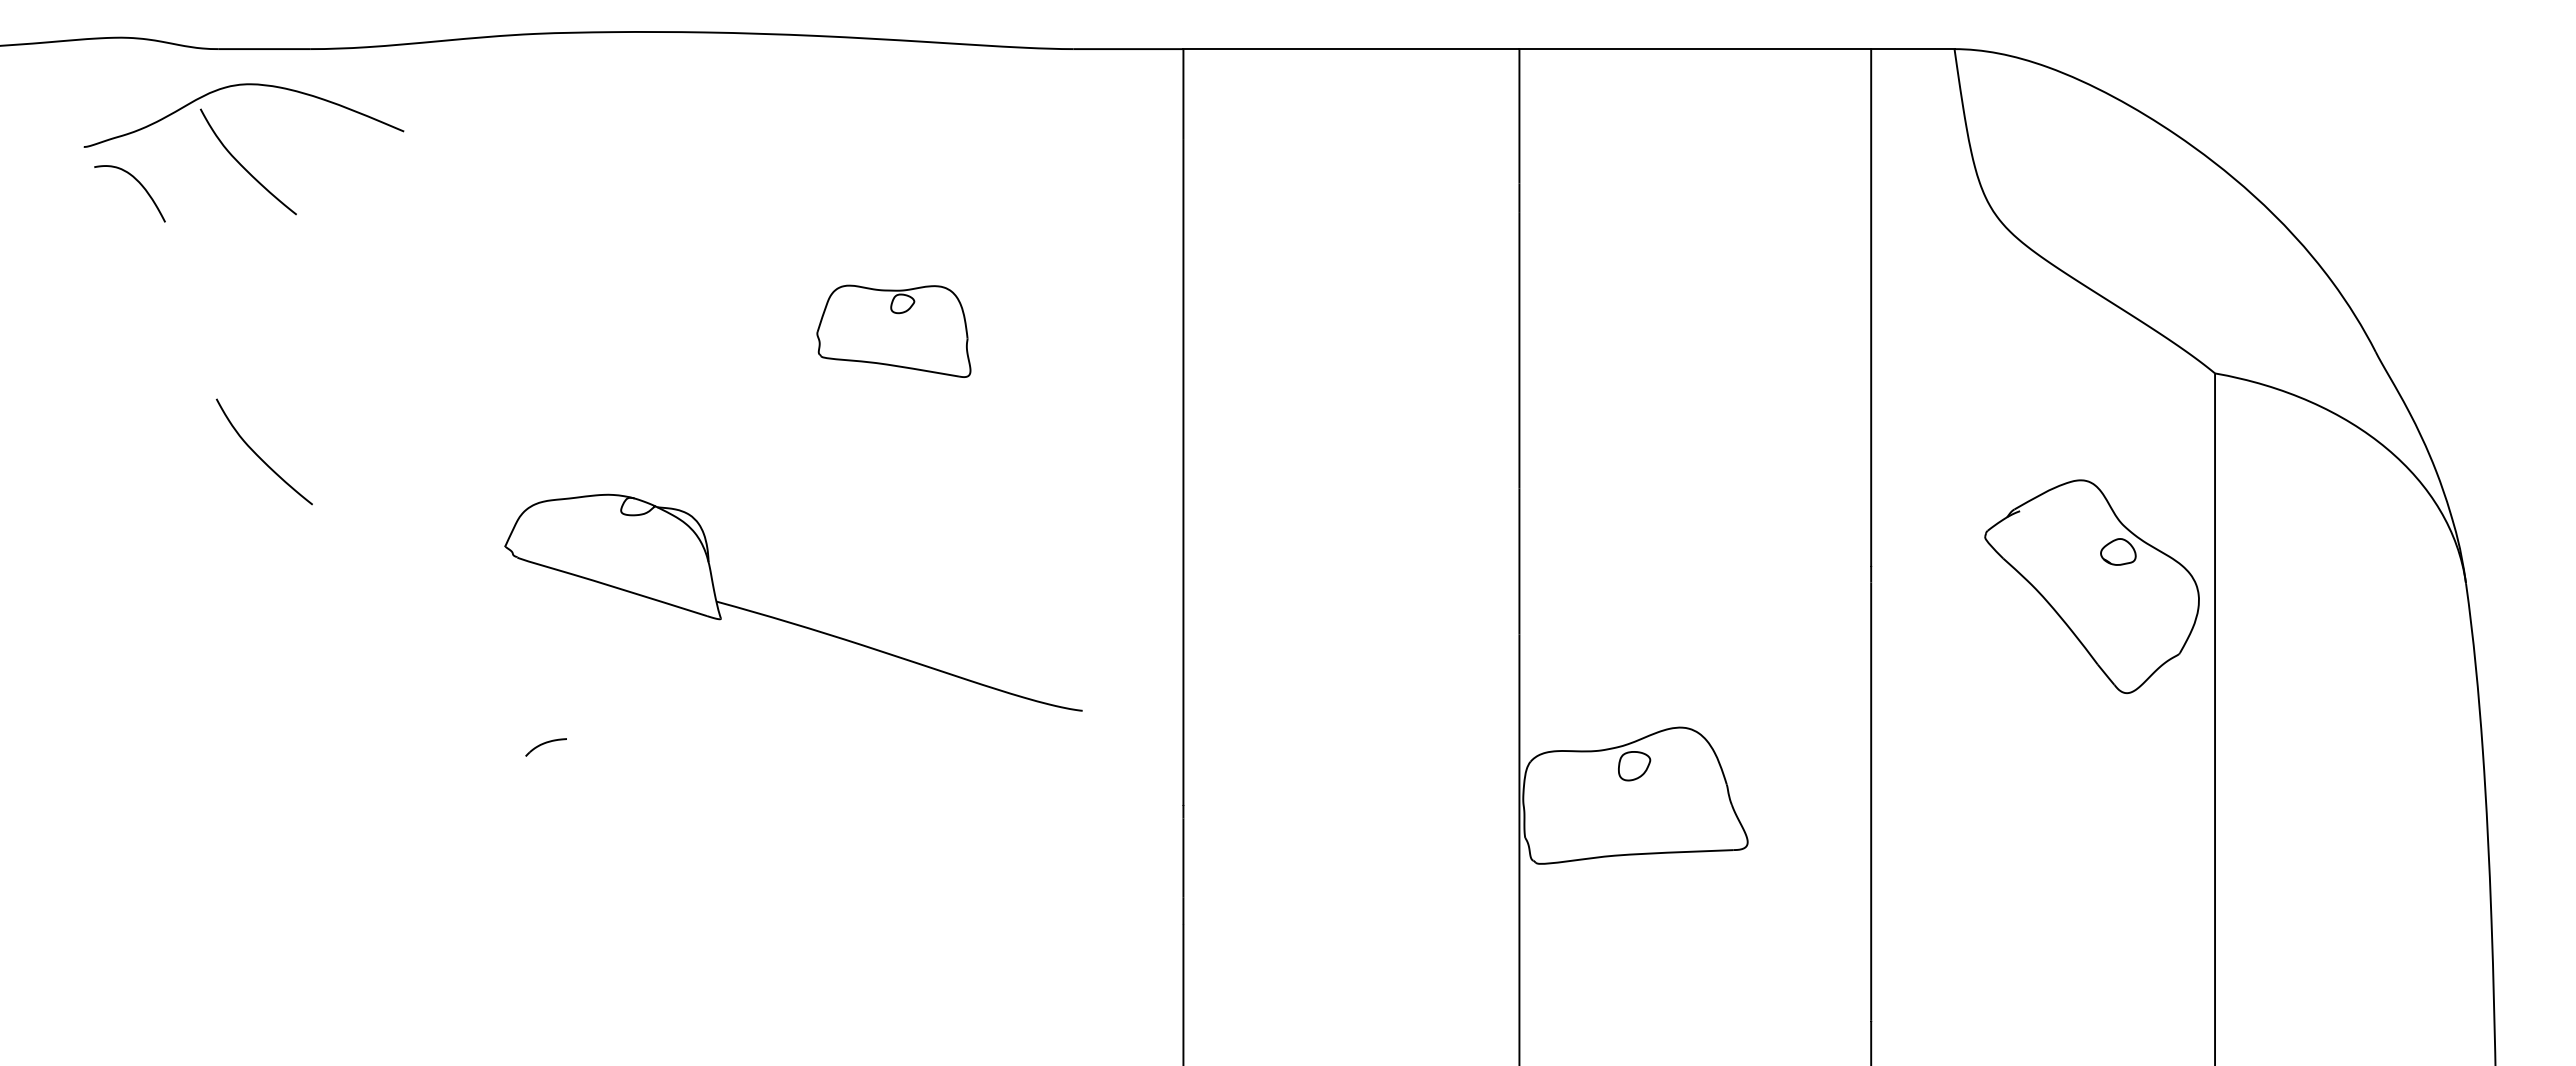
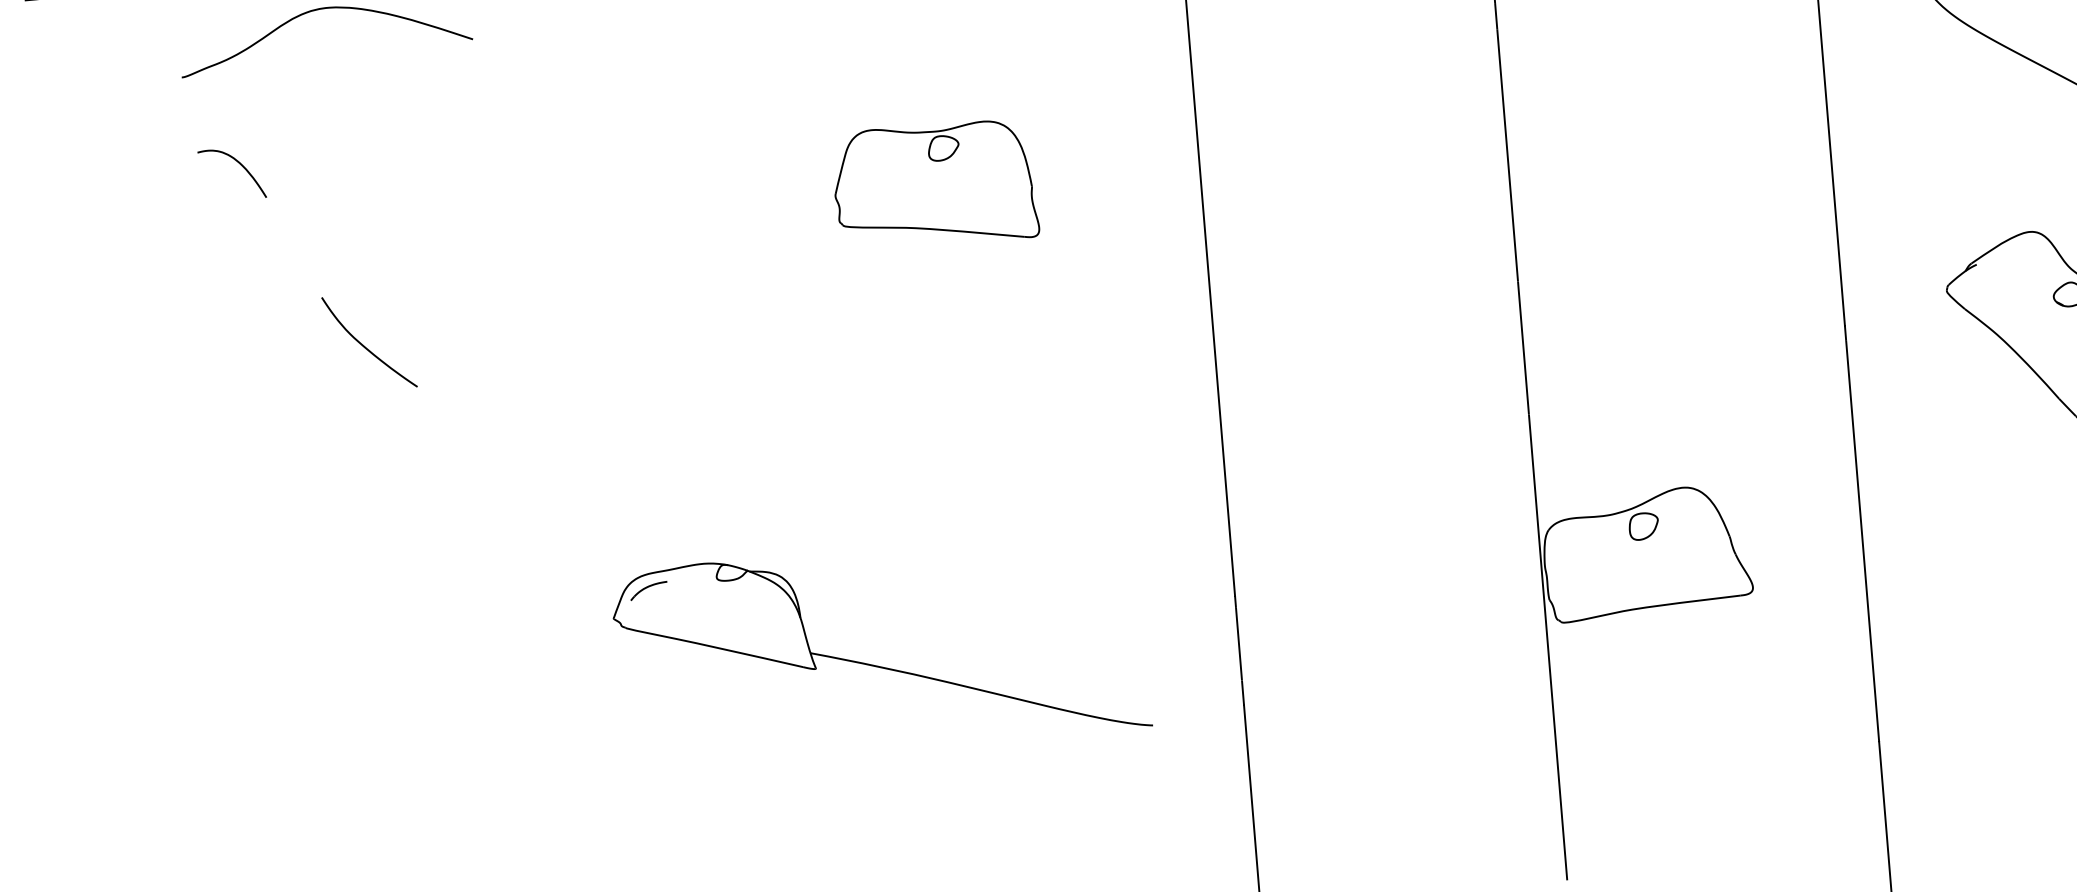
curve: (243, 166) -> (329, 83), removed
part: (139, 184) -> (240, 165), moved
part: (893, 331) -> (934, 185), size x1.43
part: (790, 621) -> (879, 665), moved

